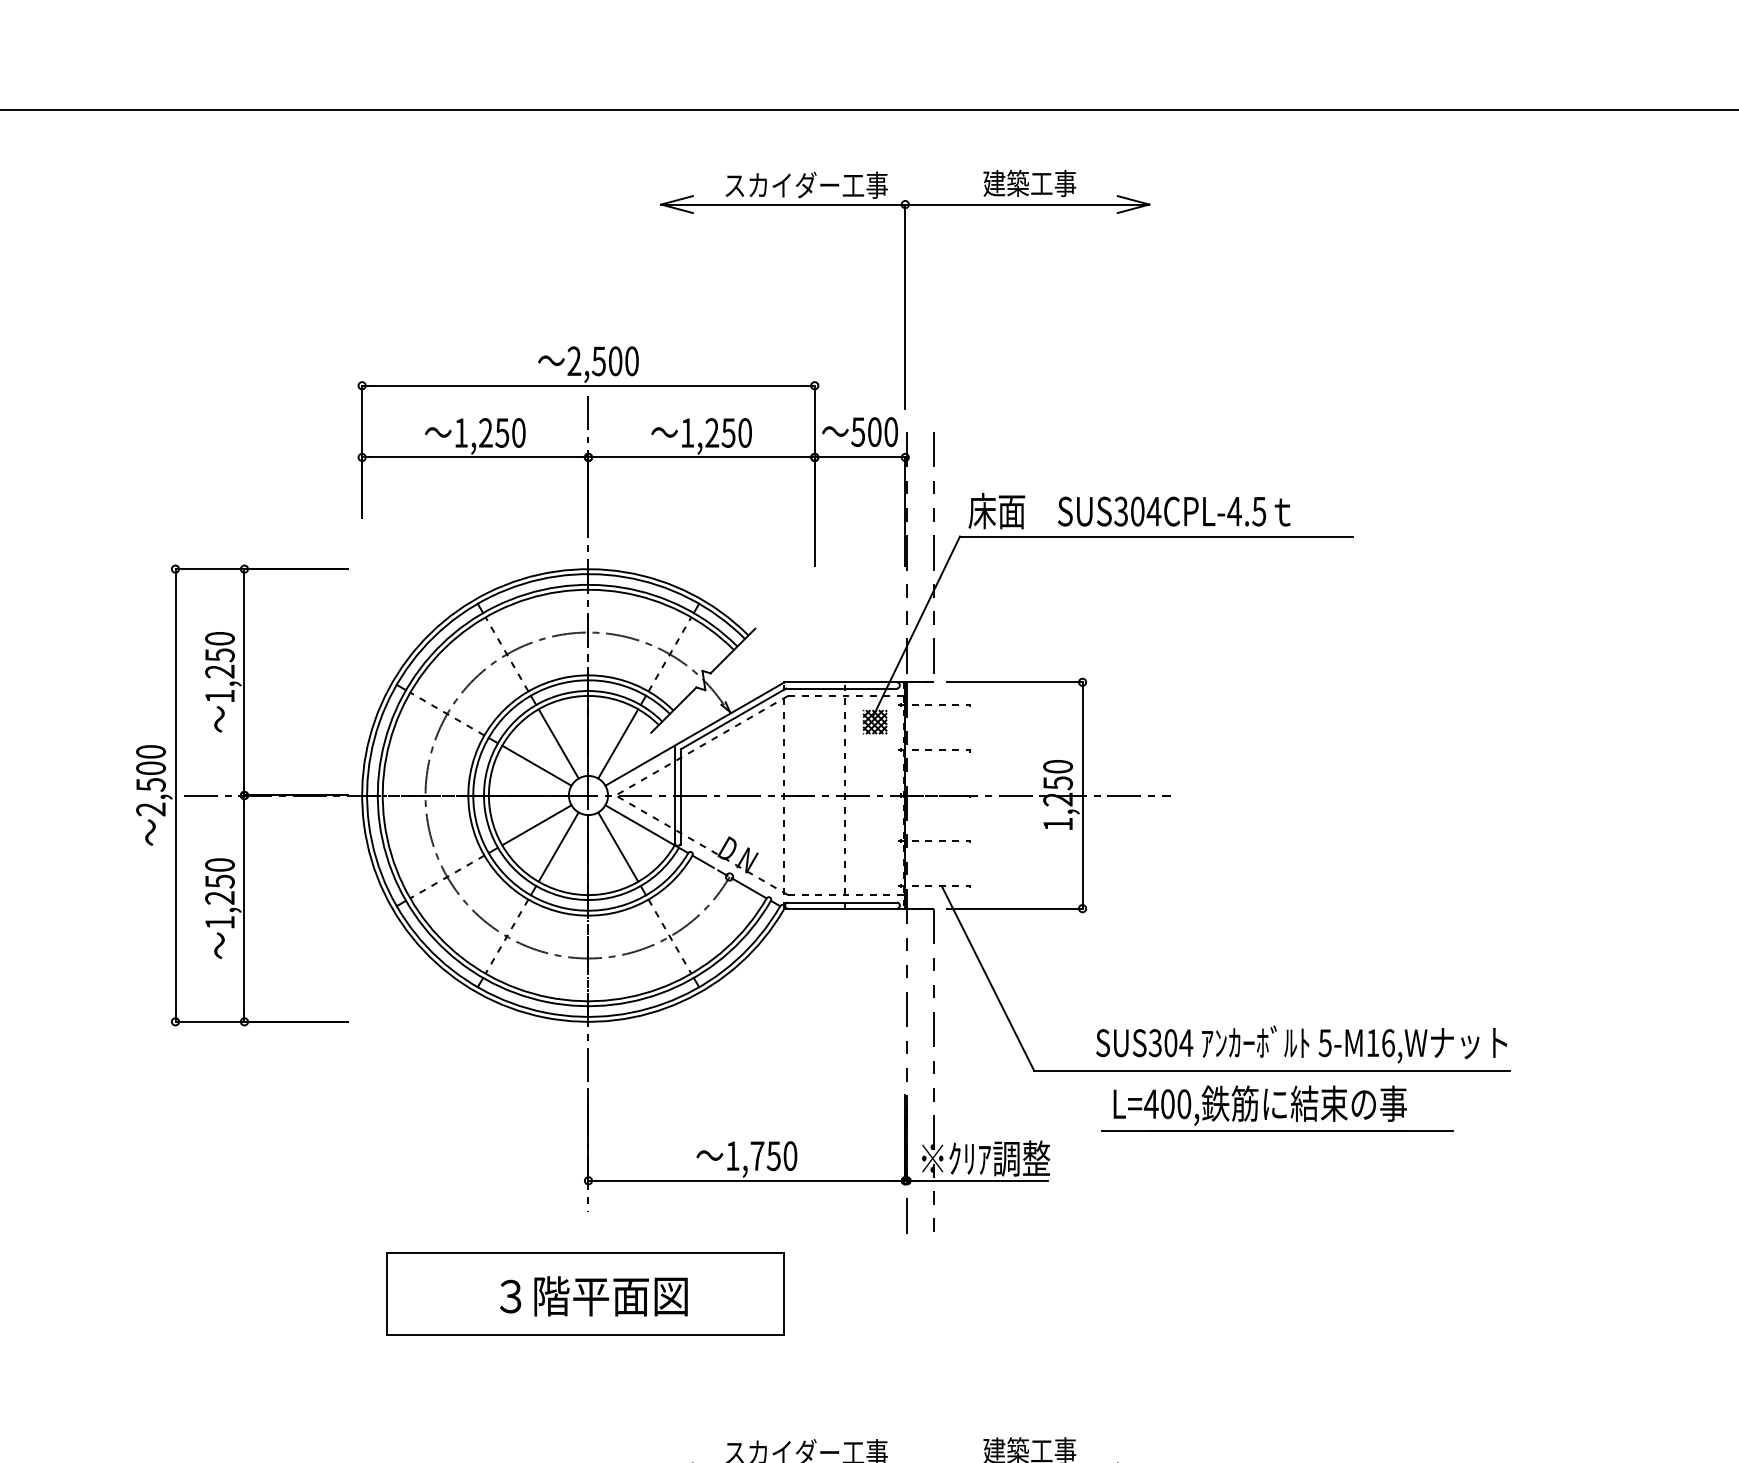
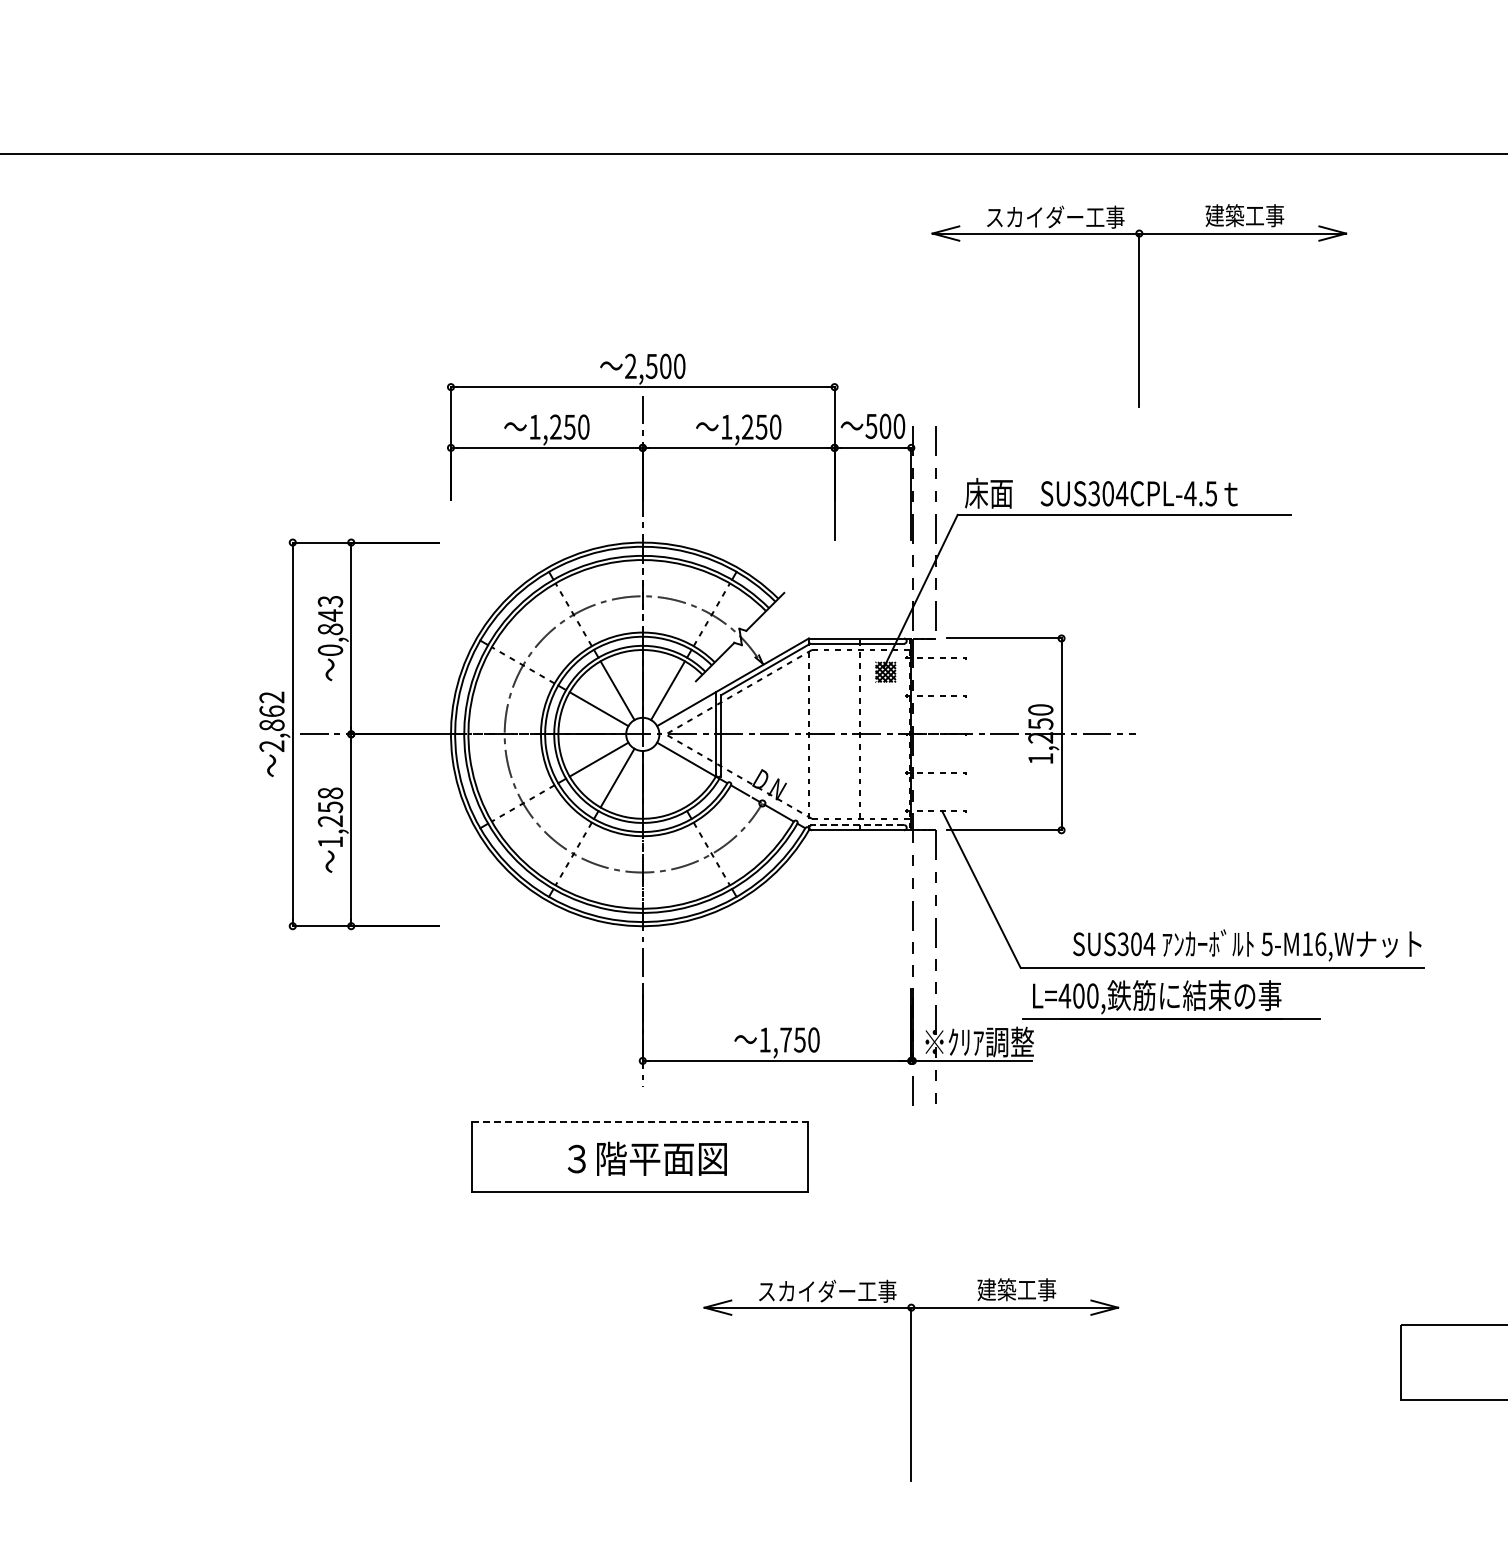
part: (905, 289) -> (1139, 305), moved
text: (220, 667) -> (330, 625), 1,250 -> 0,843
text: (150, 768) -> (271, 711), 2,500 -> 2,862
line: (618, 846) -> (668, 777), removed
text: (220, 865) -> (330, 793), 1,250 -> 1,258
line: (841, 902) -> (857, 825), solid -> dashed
part: (1277, 1108) -> (1171, 999), moved
line: (585, 1253) -> (640, 1122), solid -> dashed

